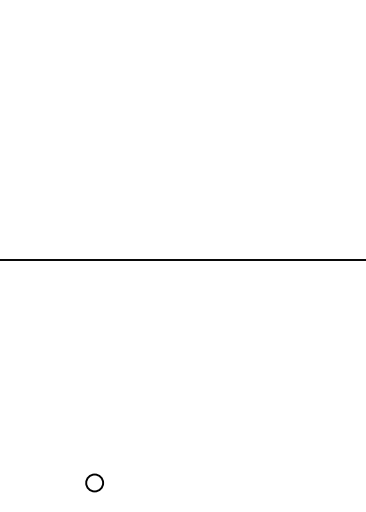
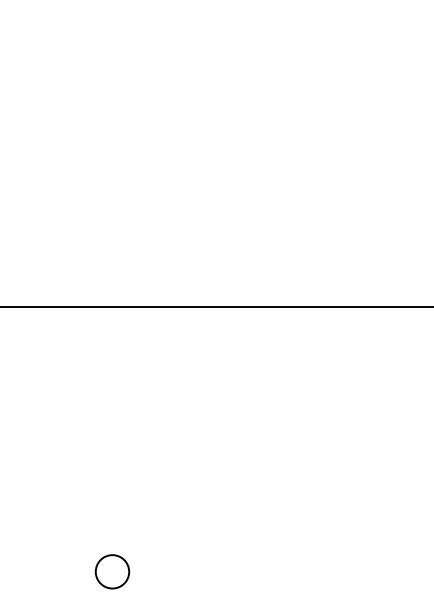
part: (94, 482) -> (112, 571), size x1.67

